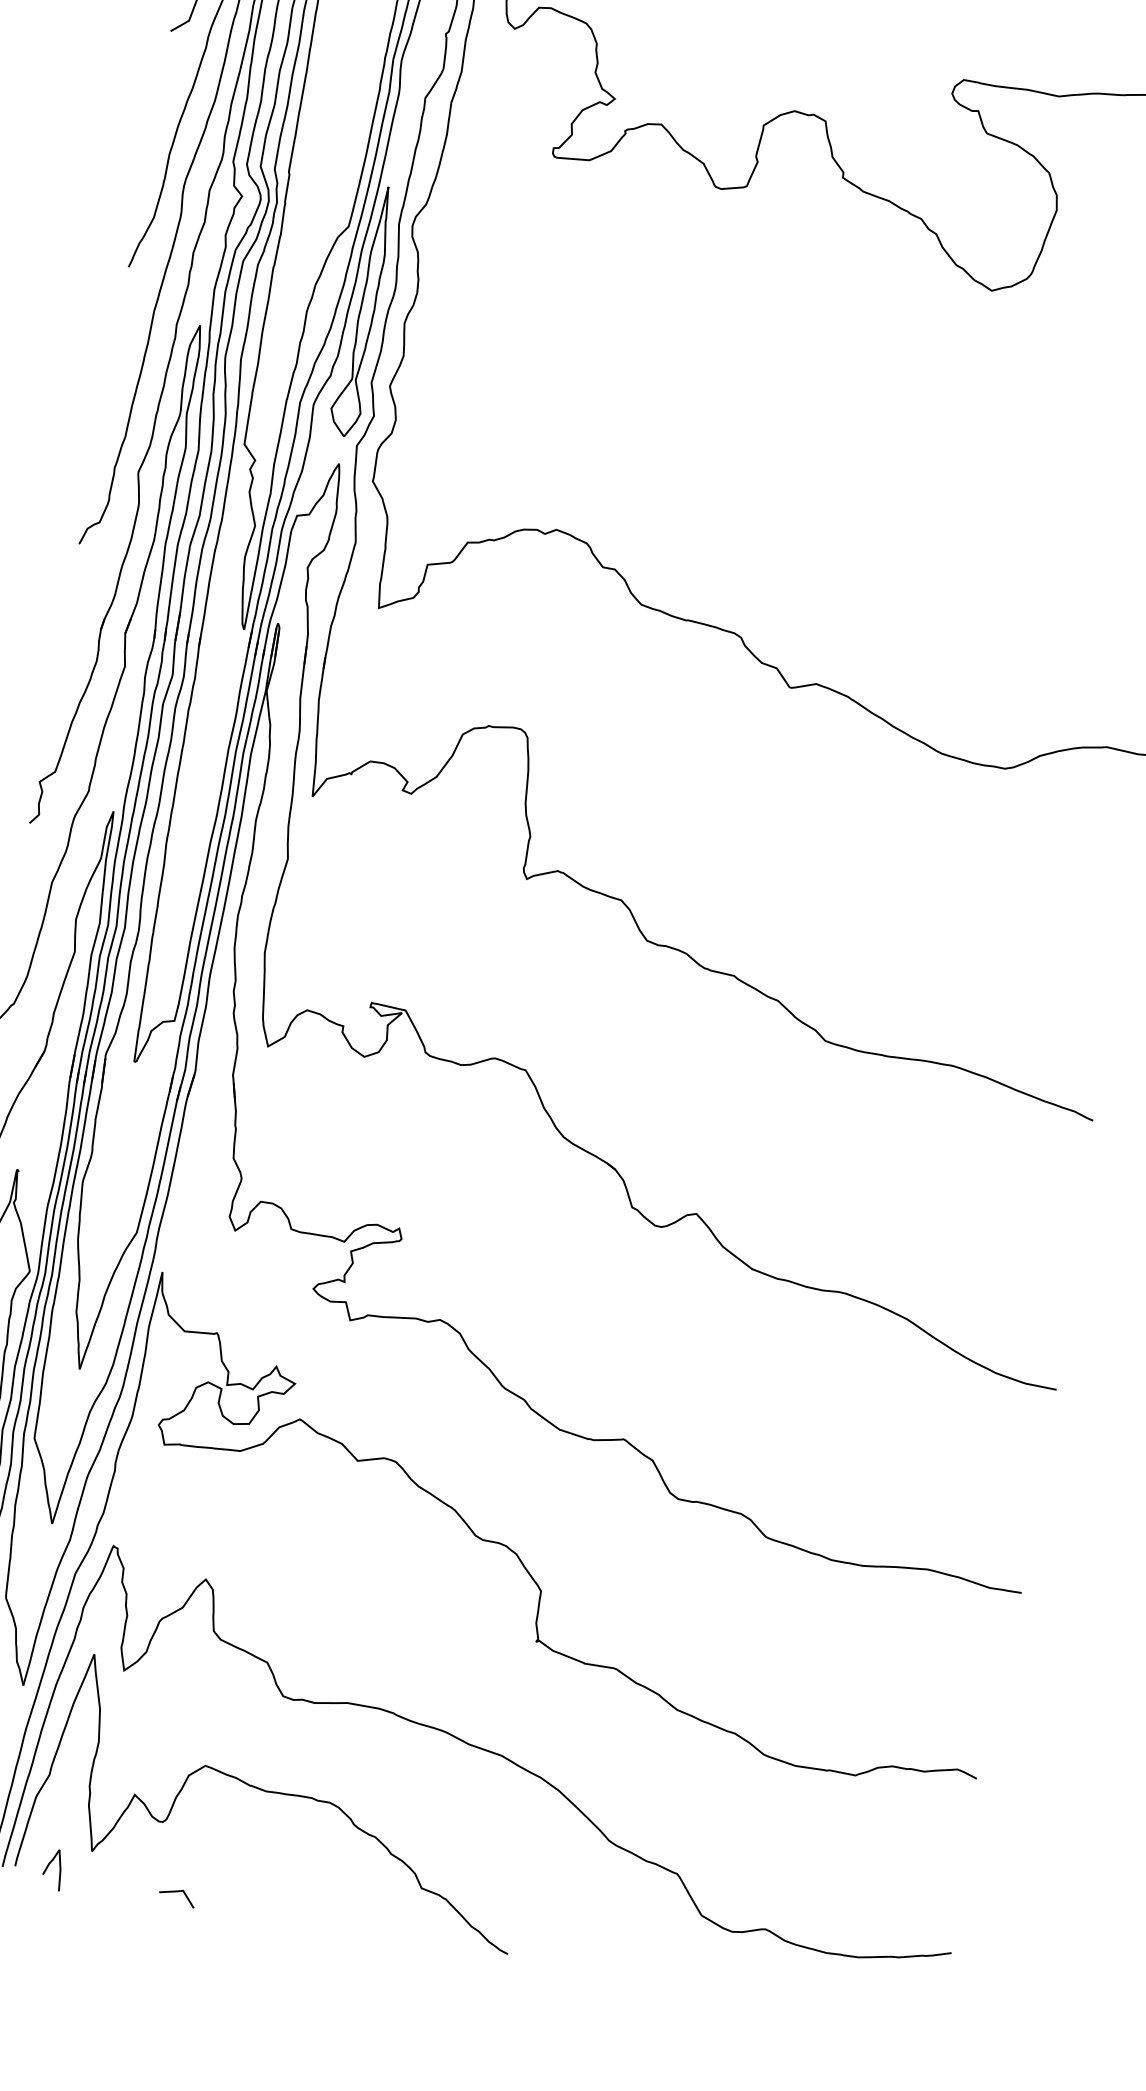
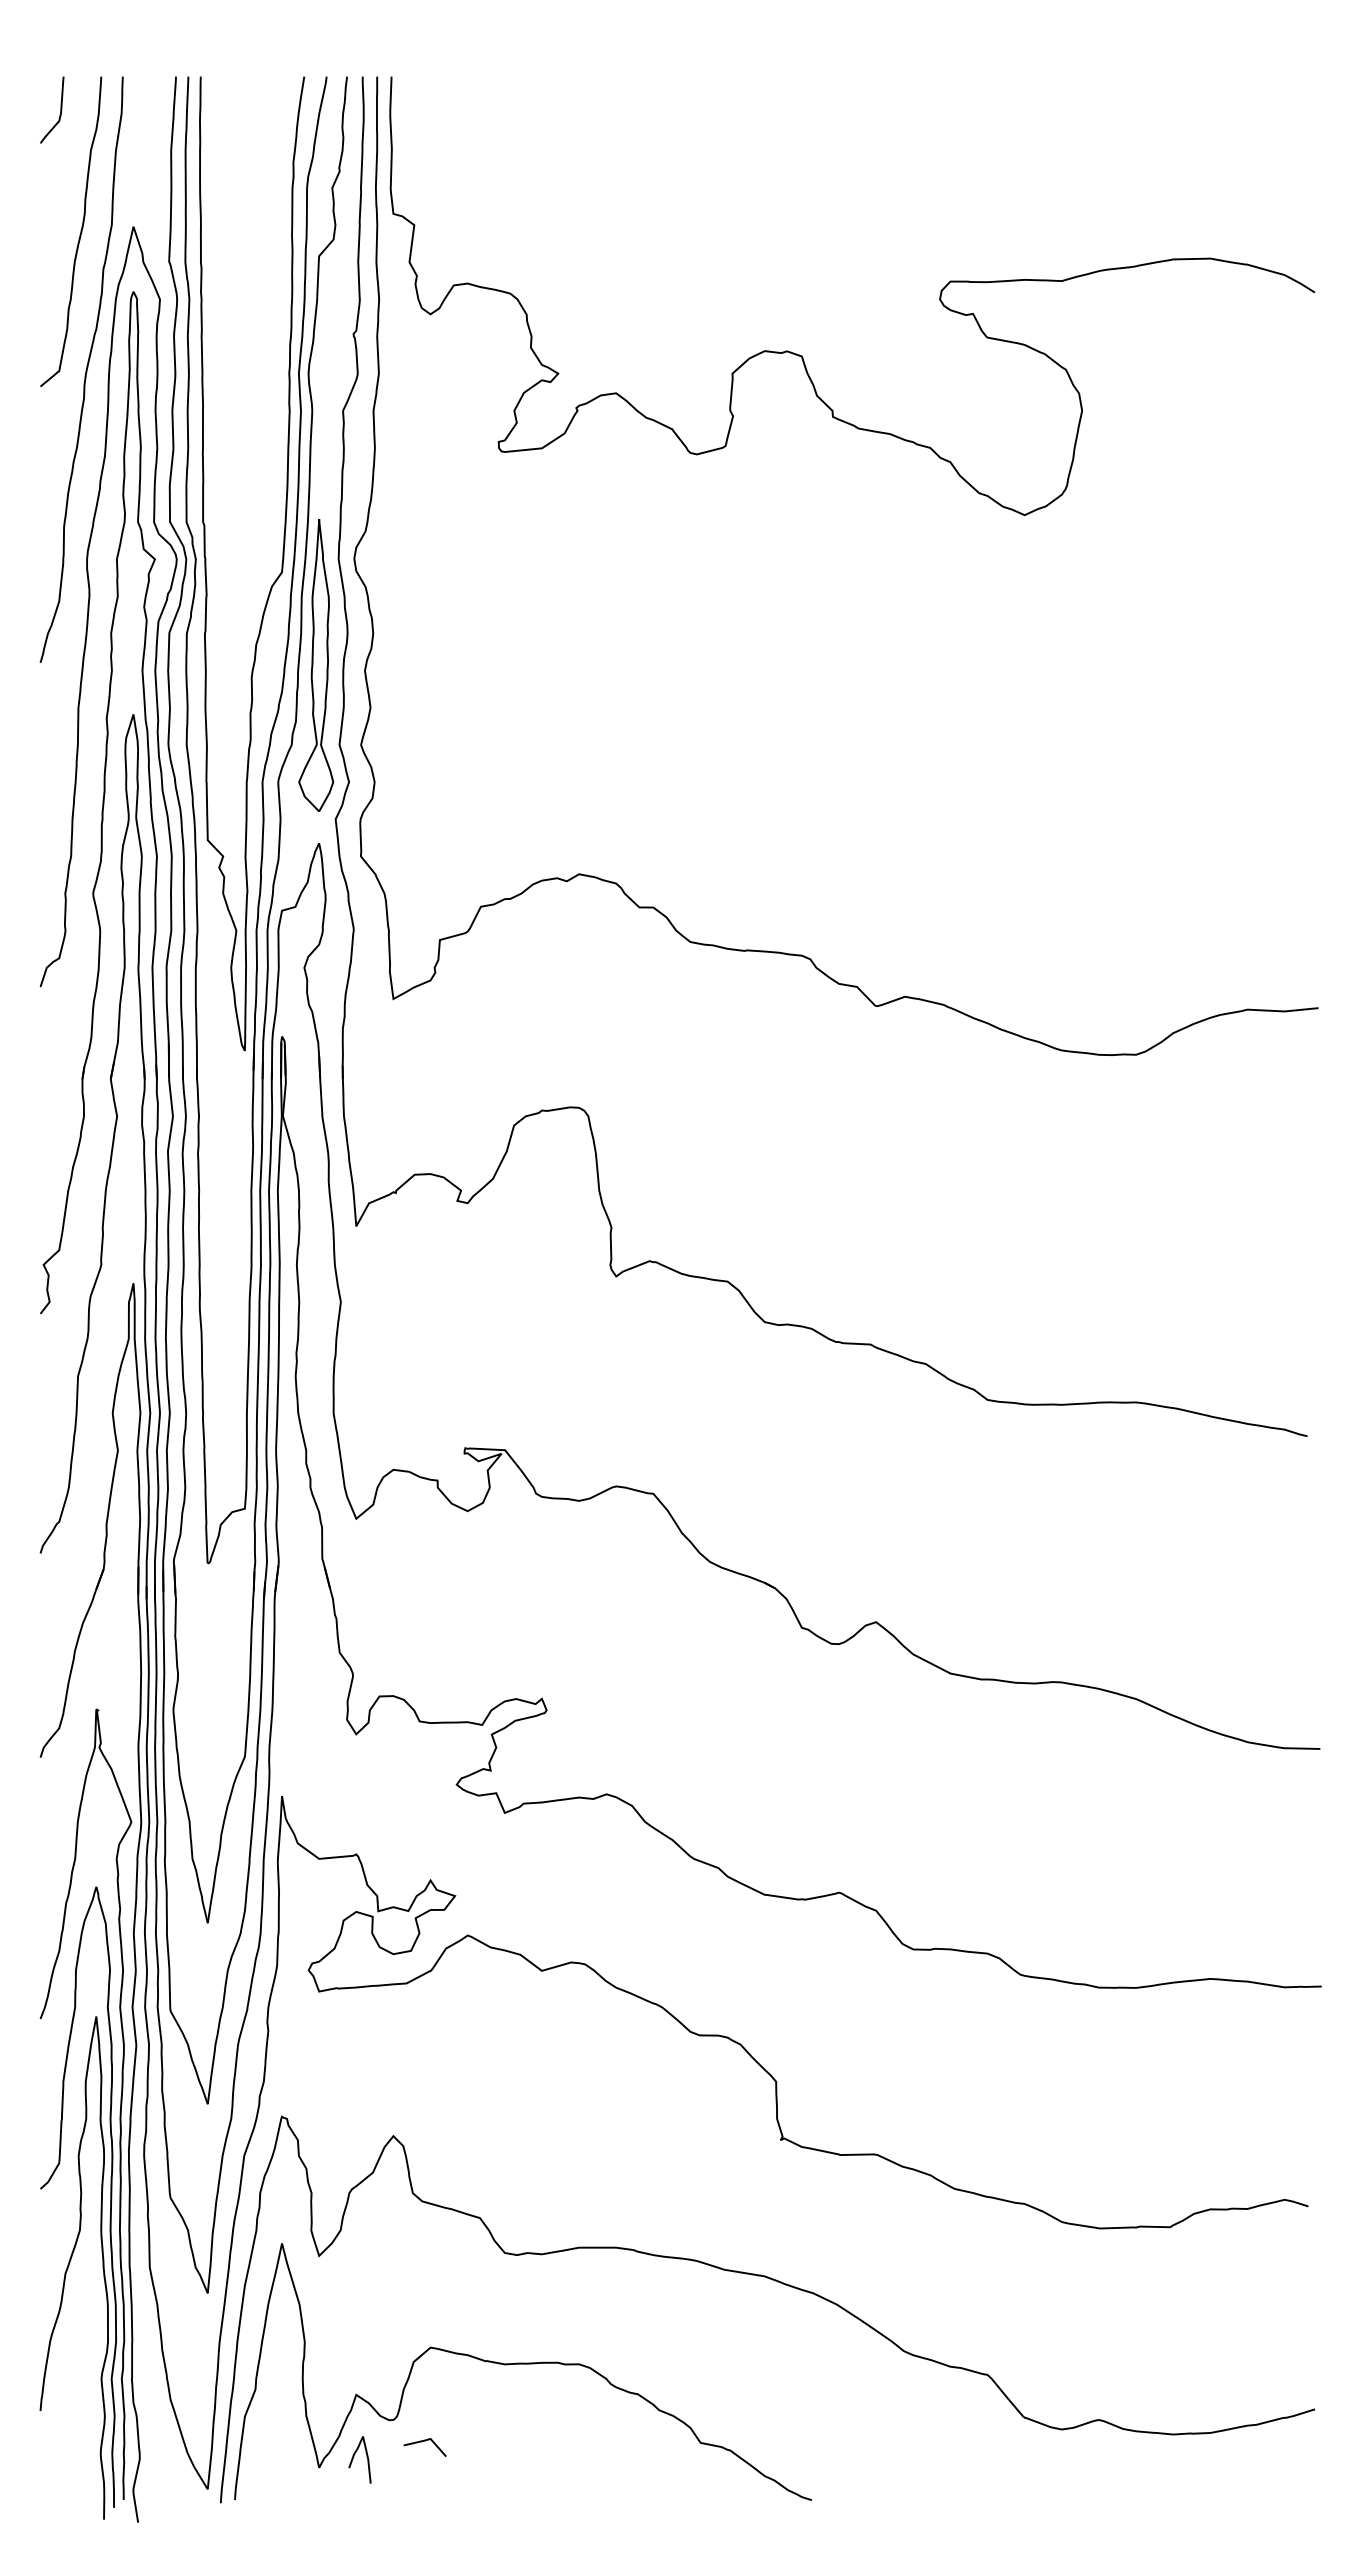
curve: (49, 1865) -> (354, 2456), moved
line: (174, 1892) -> (421, 2442), moved

